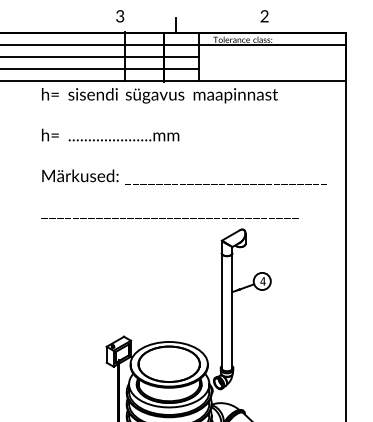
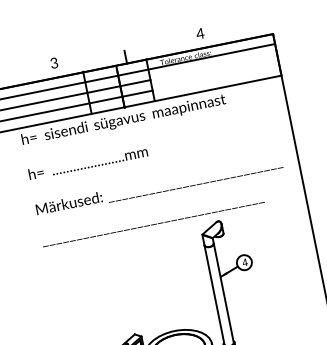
text: (120, 16) -> (54, 63), moved
text: (264, 16) -> (200, 33), 2 -> 4

